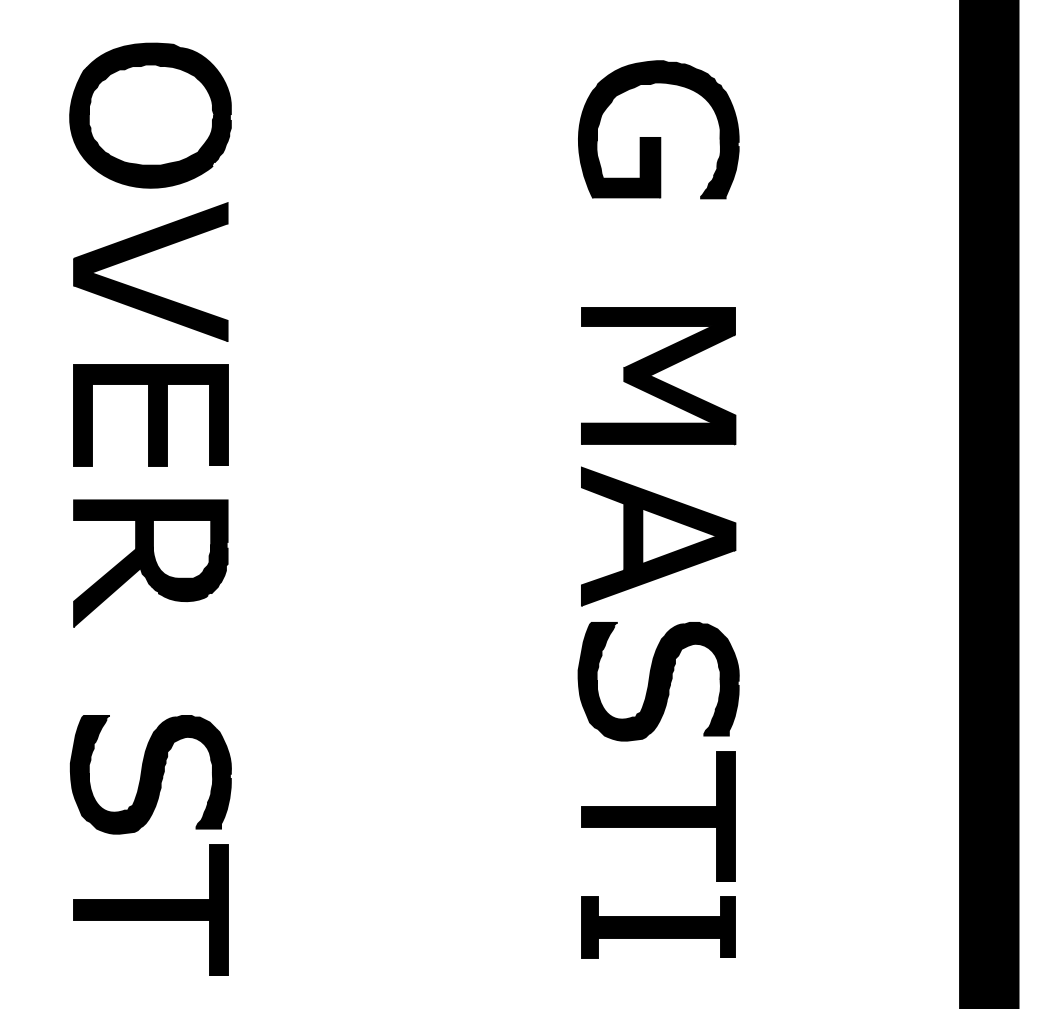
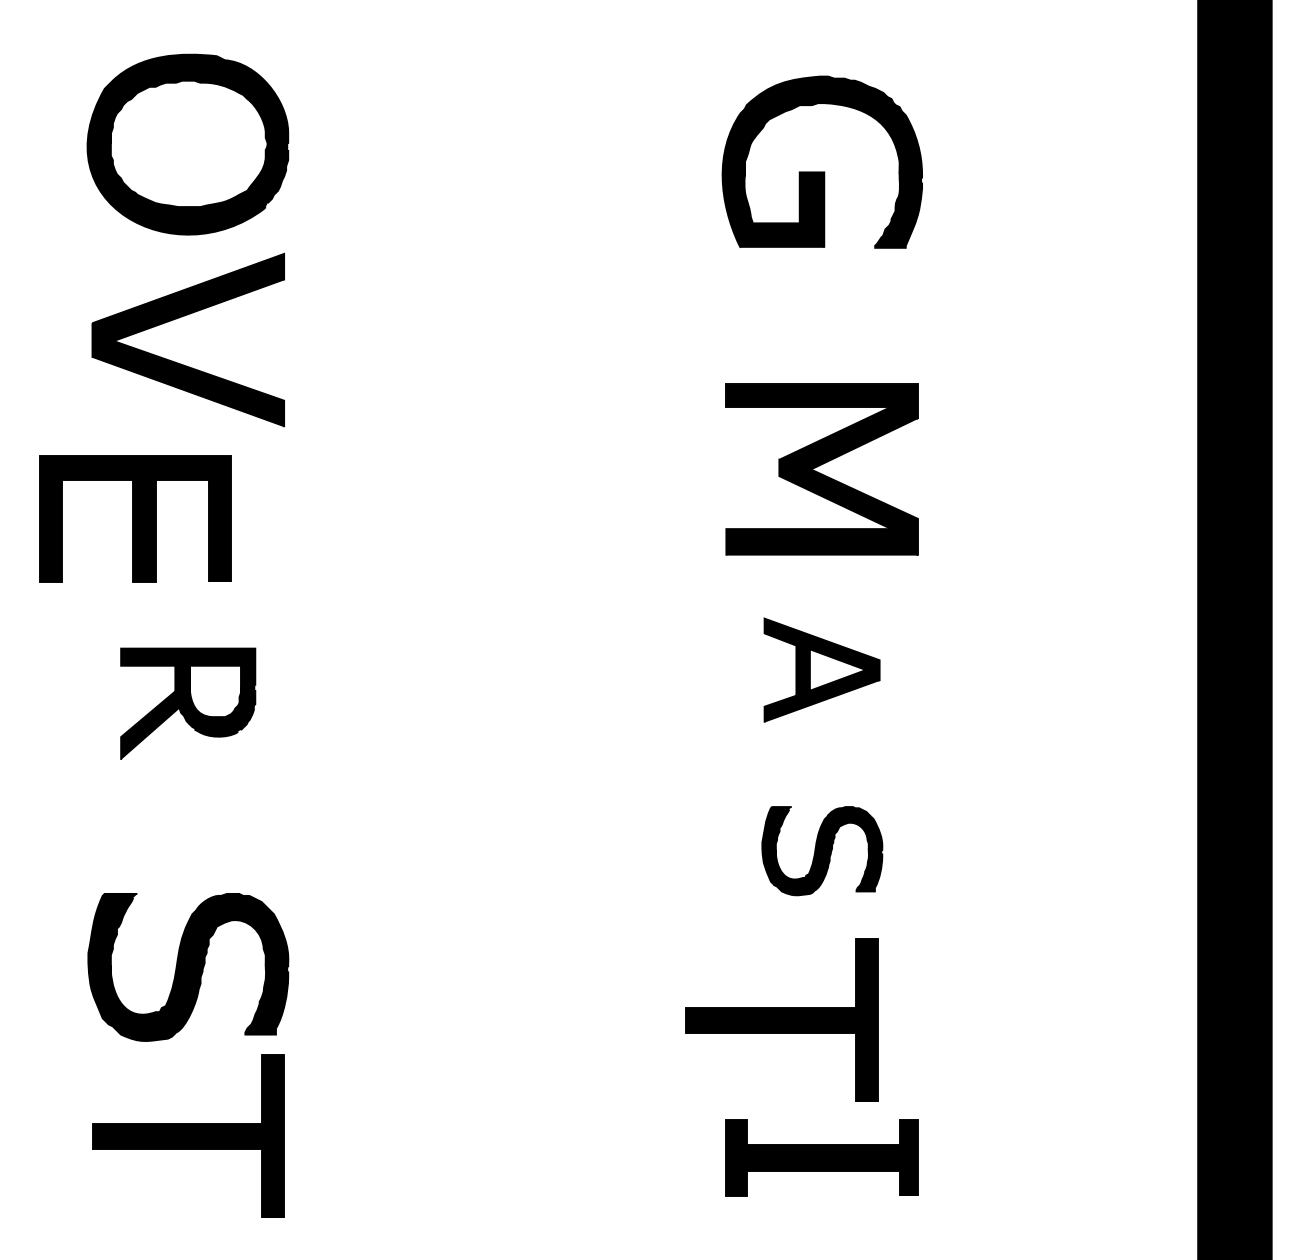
part: (150, 415) -> (135, 518), moved
part: (658, 536) -> (821, 670), size x0.6
part: (150, 563) -> (187, 703), size x0.7
part: (658, 681) -> (822, 850), size x0.6
part: (658, 816) -> (781, 1019), moved

